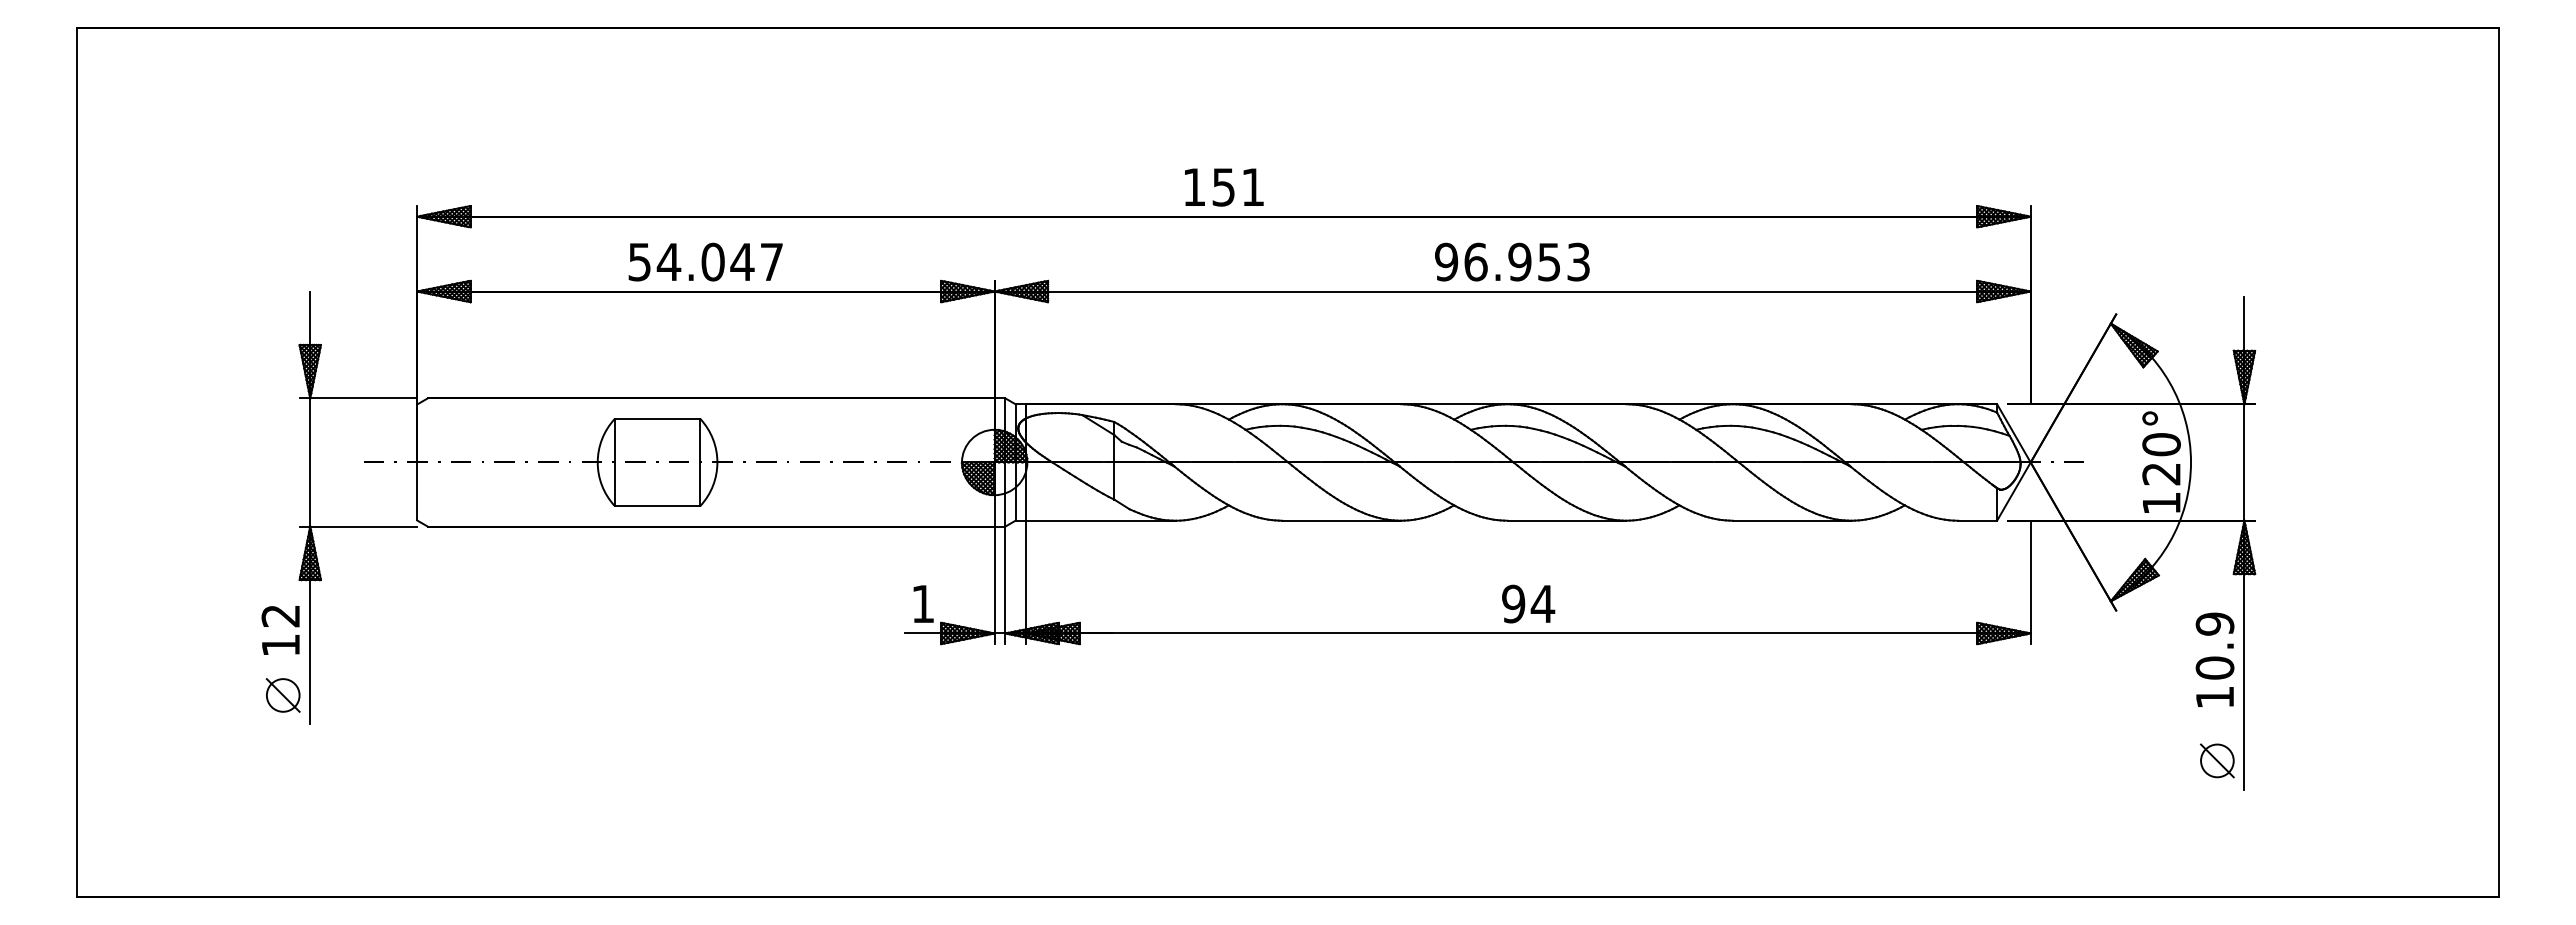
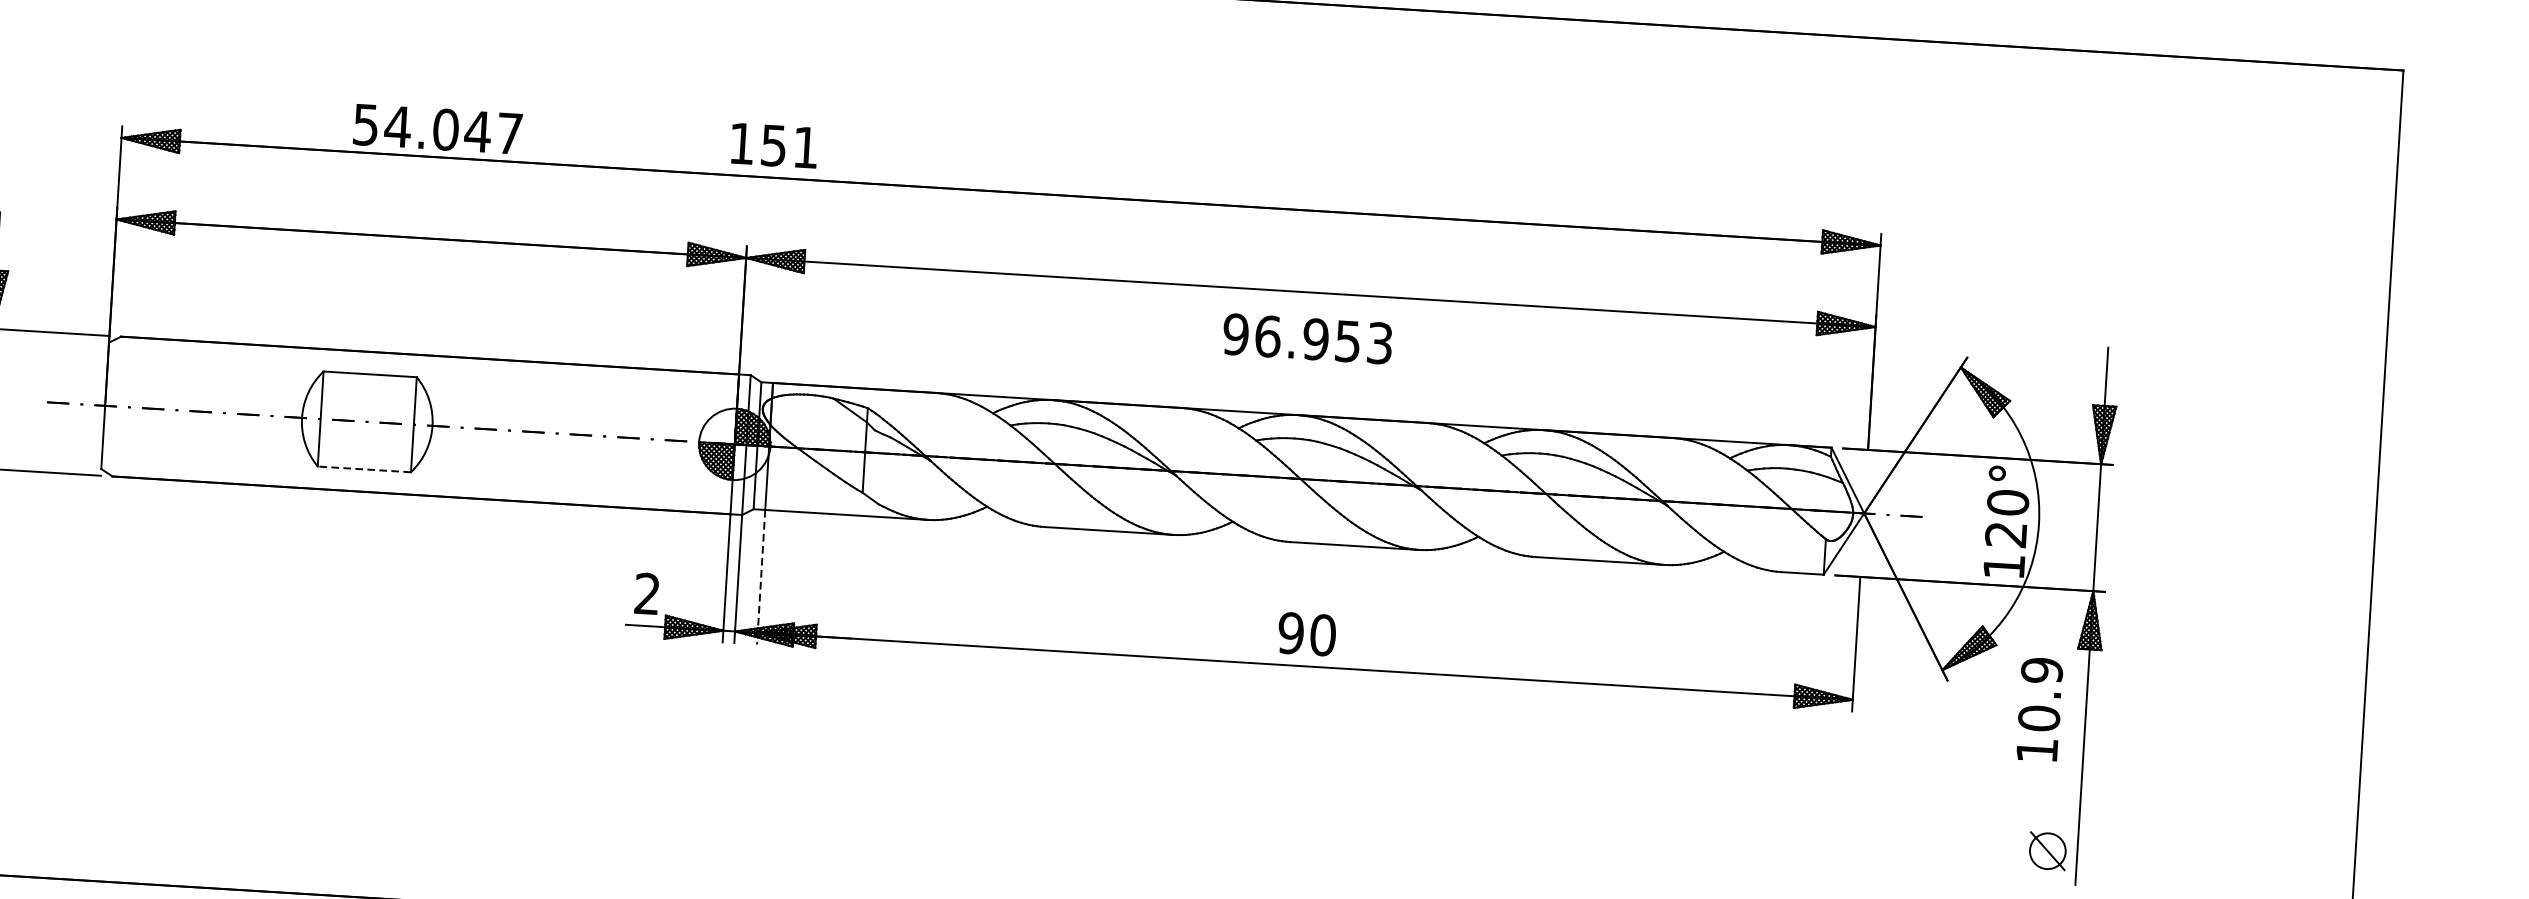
text: (1224, 187) -> (774, 145), moved
text: (705, 261) -> (437, 128), moved
text: (1512, 261) -> (1307, 338), moved
line: (657, 506) -> (364, 469), solid -> dashed
line: (1026, 582) -> (761, 577), solid -> dashed
text: (922, 603) -> (646, 593), 1 -> 2
text: (1542, 603) -> (1322, 634), 94 -> 90
text: (2214, 659) -> (2039, 709), moved

